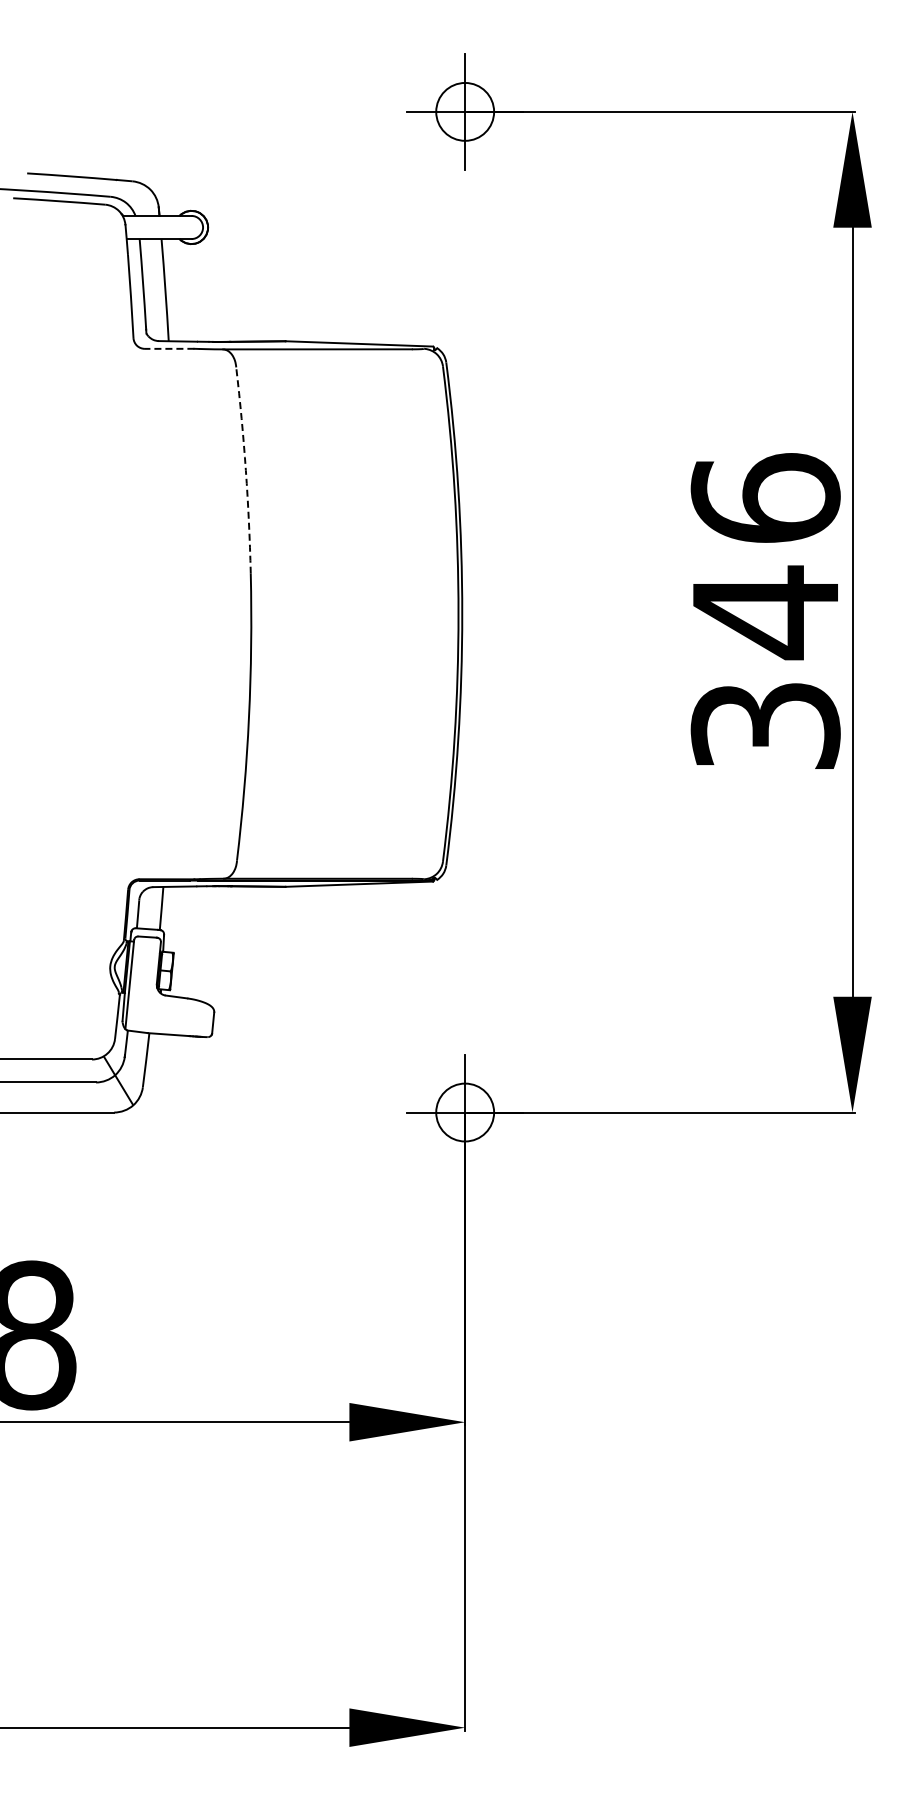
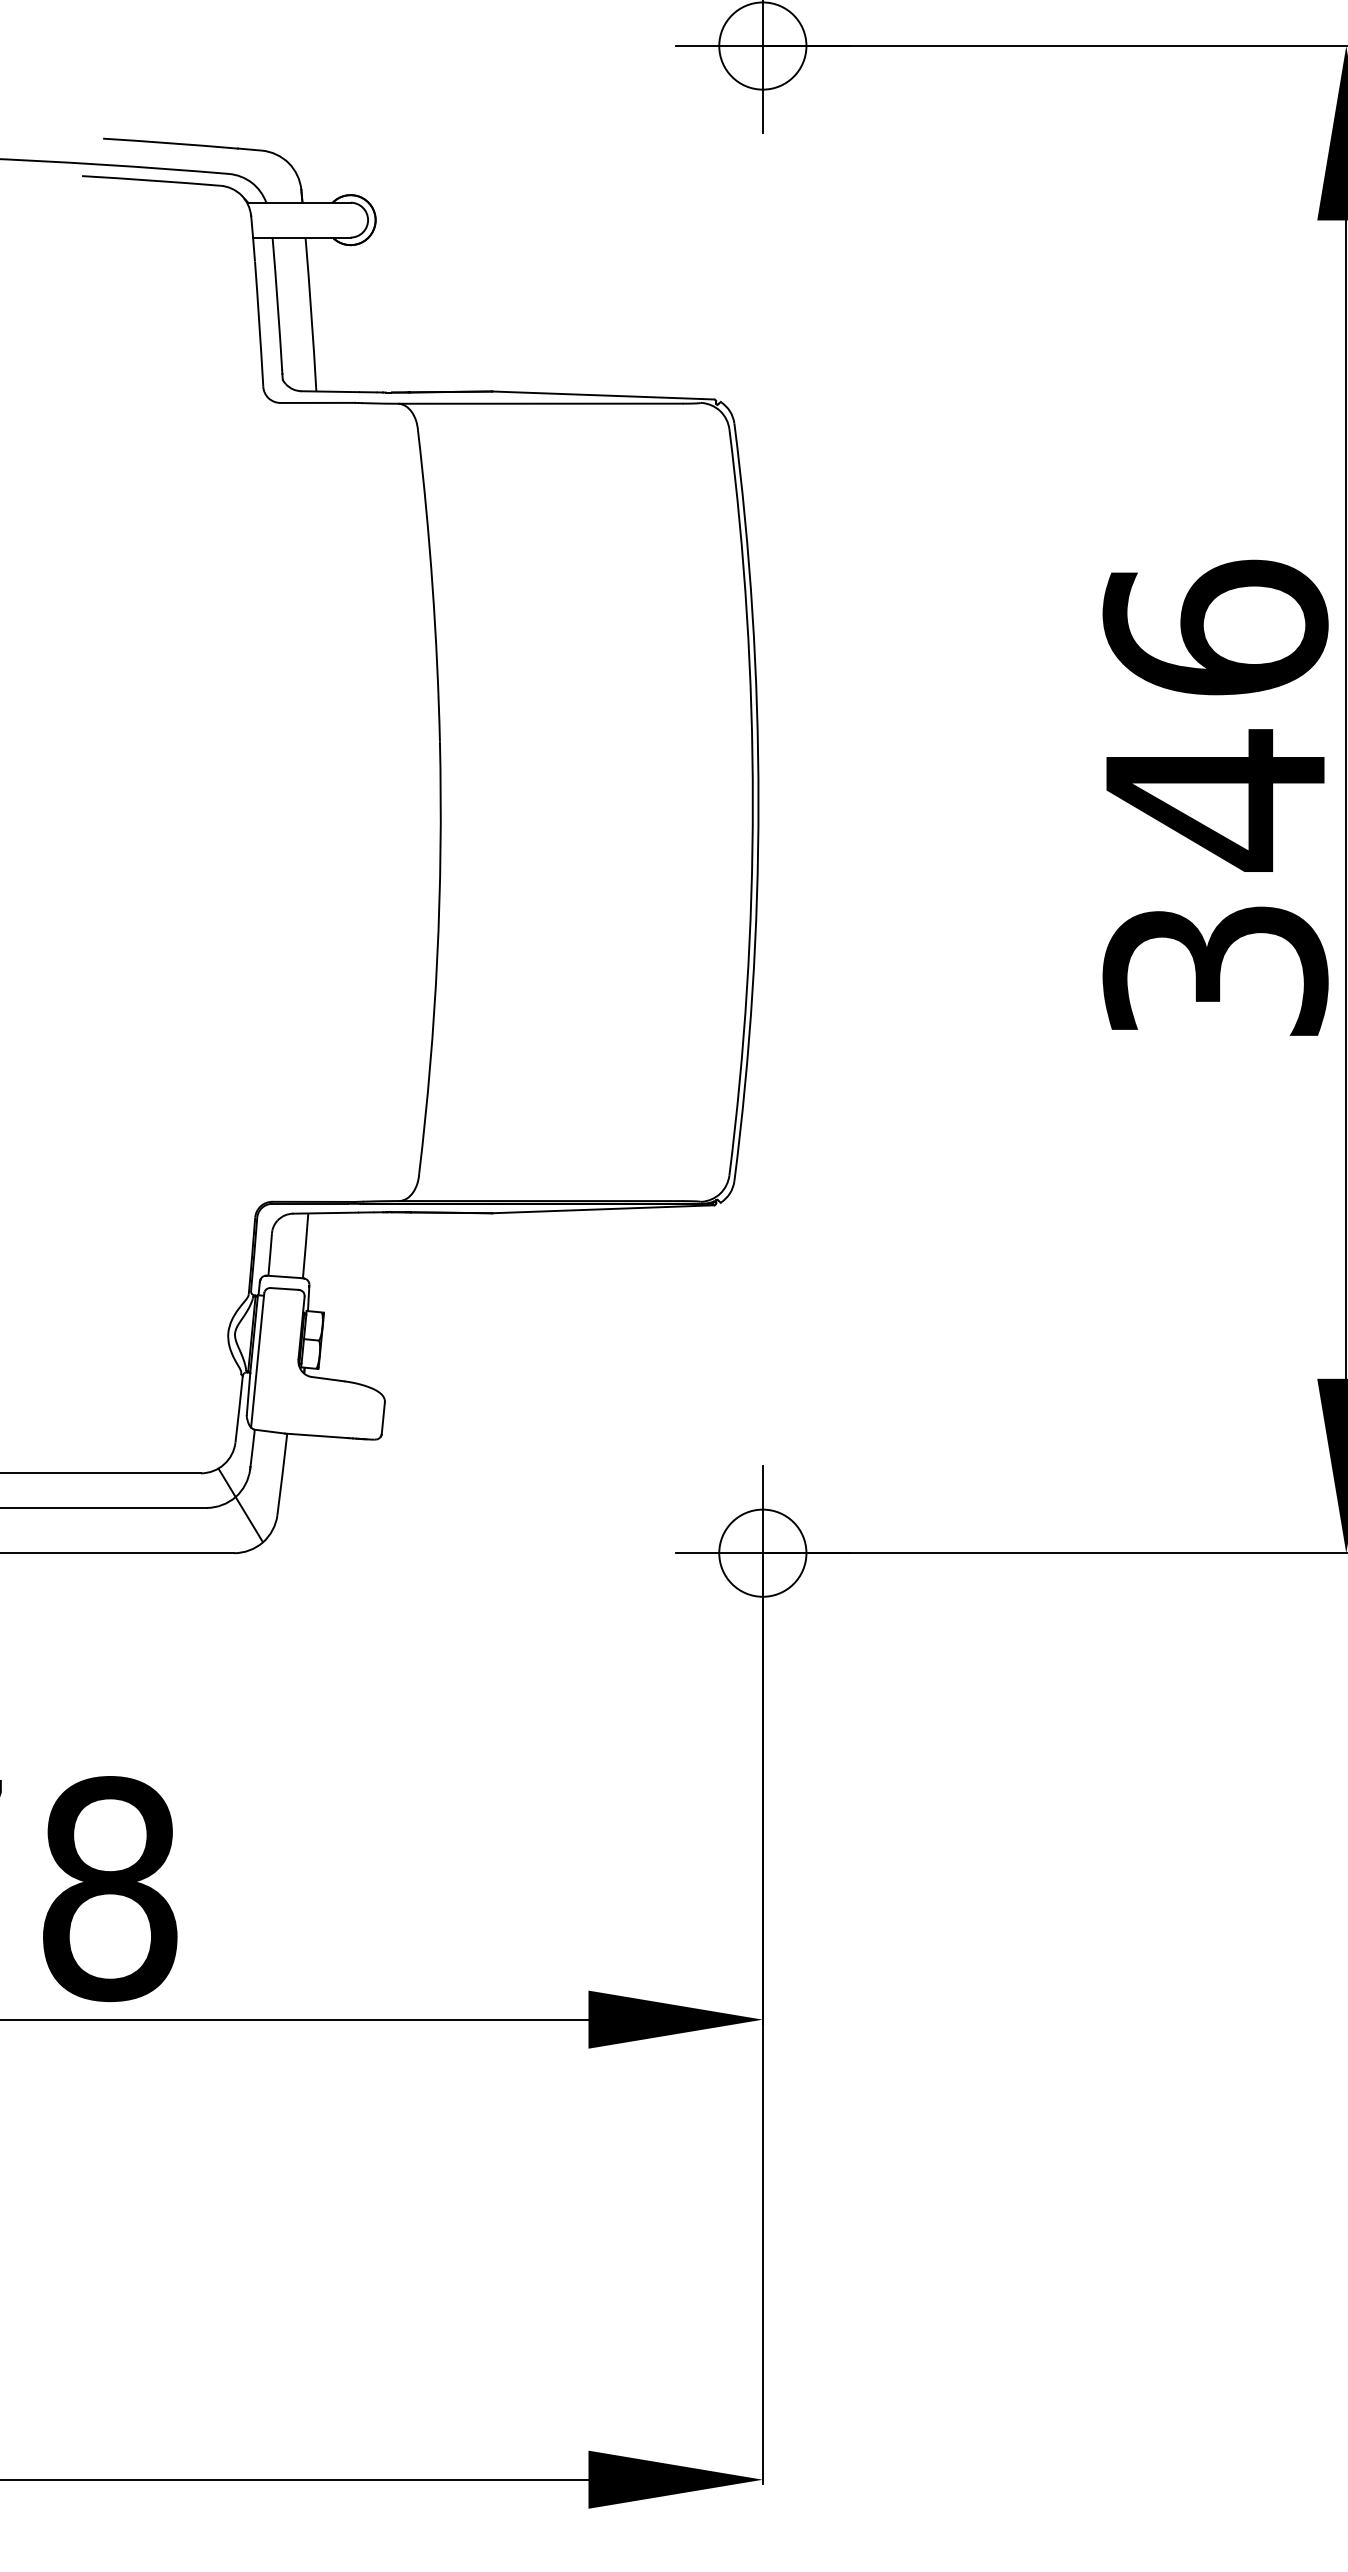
line: (169, 348) -> (317, 402), dashed -> solid
arc: (245, 470) -> (431, 586), dashed -> solid

